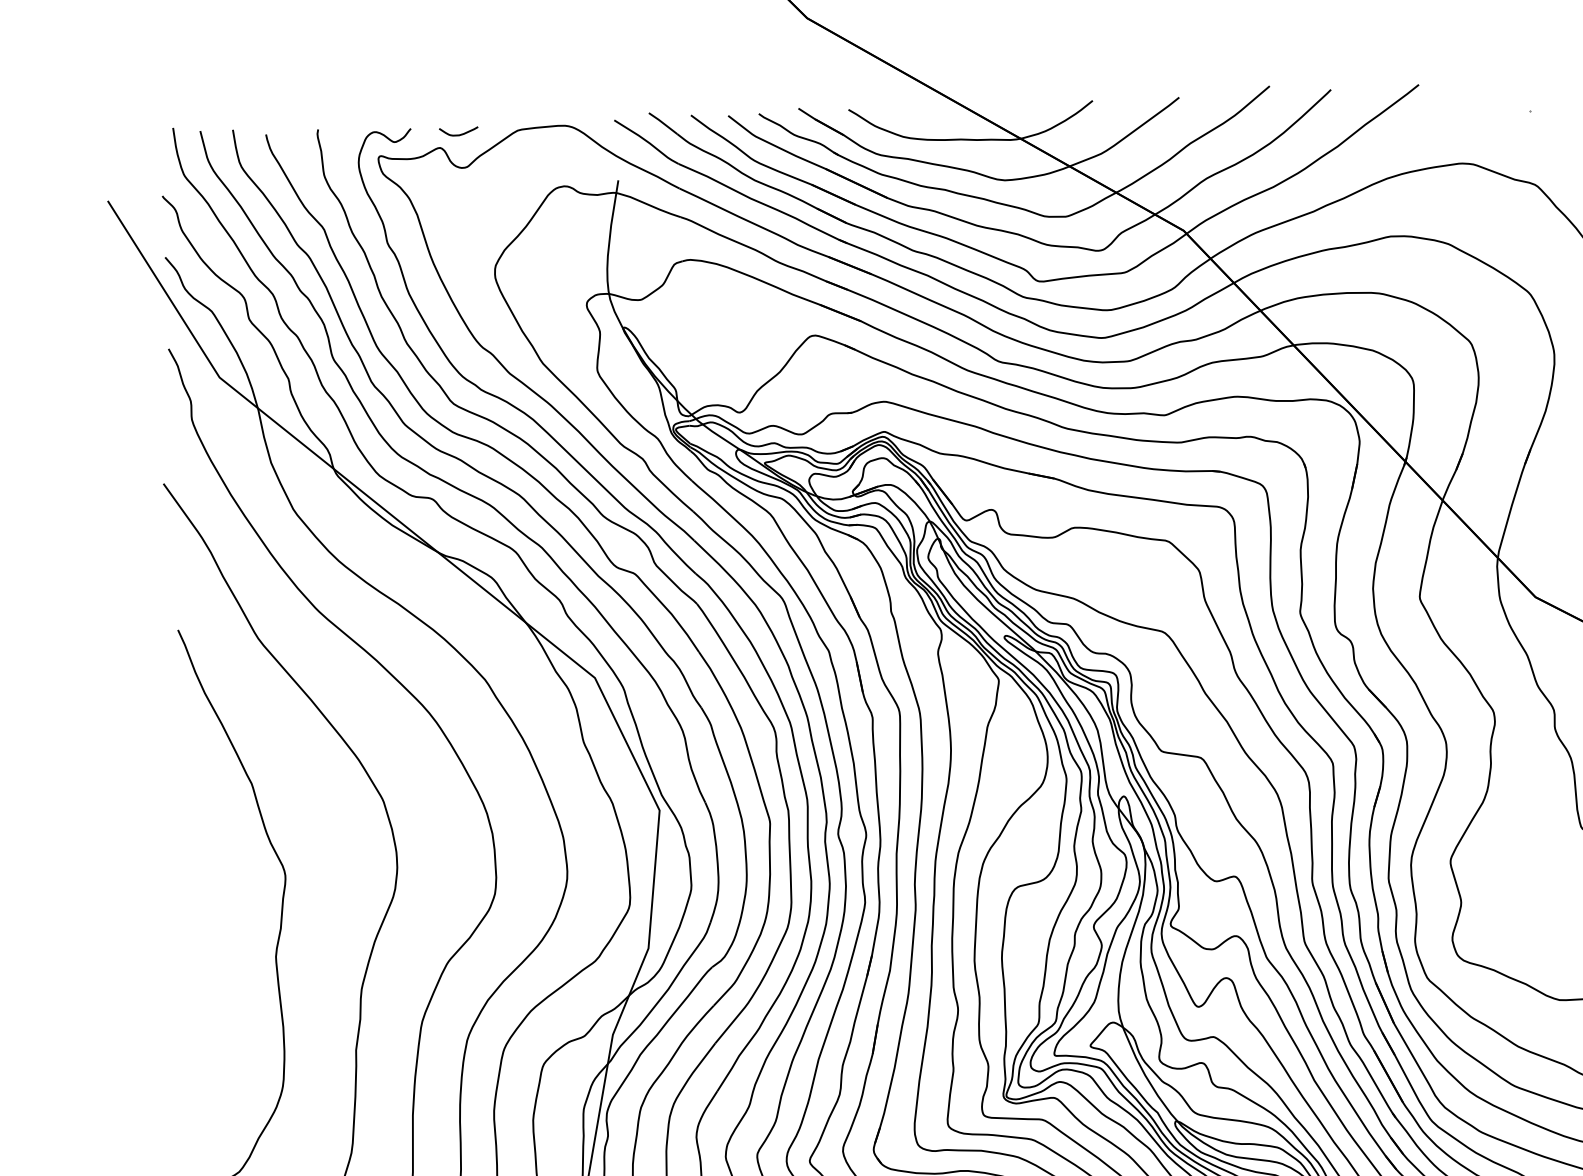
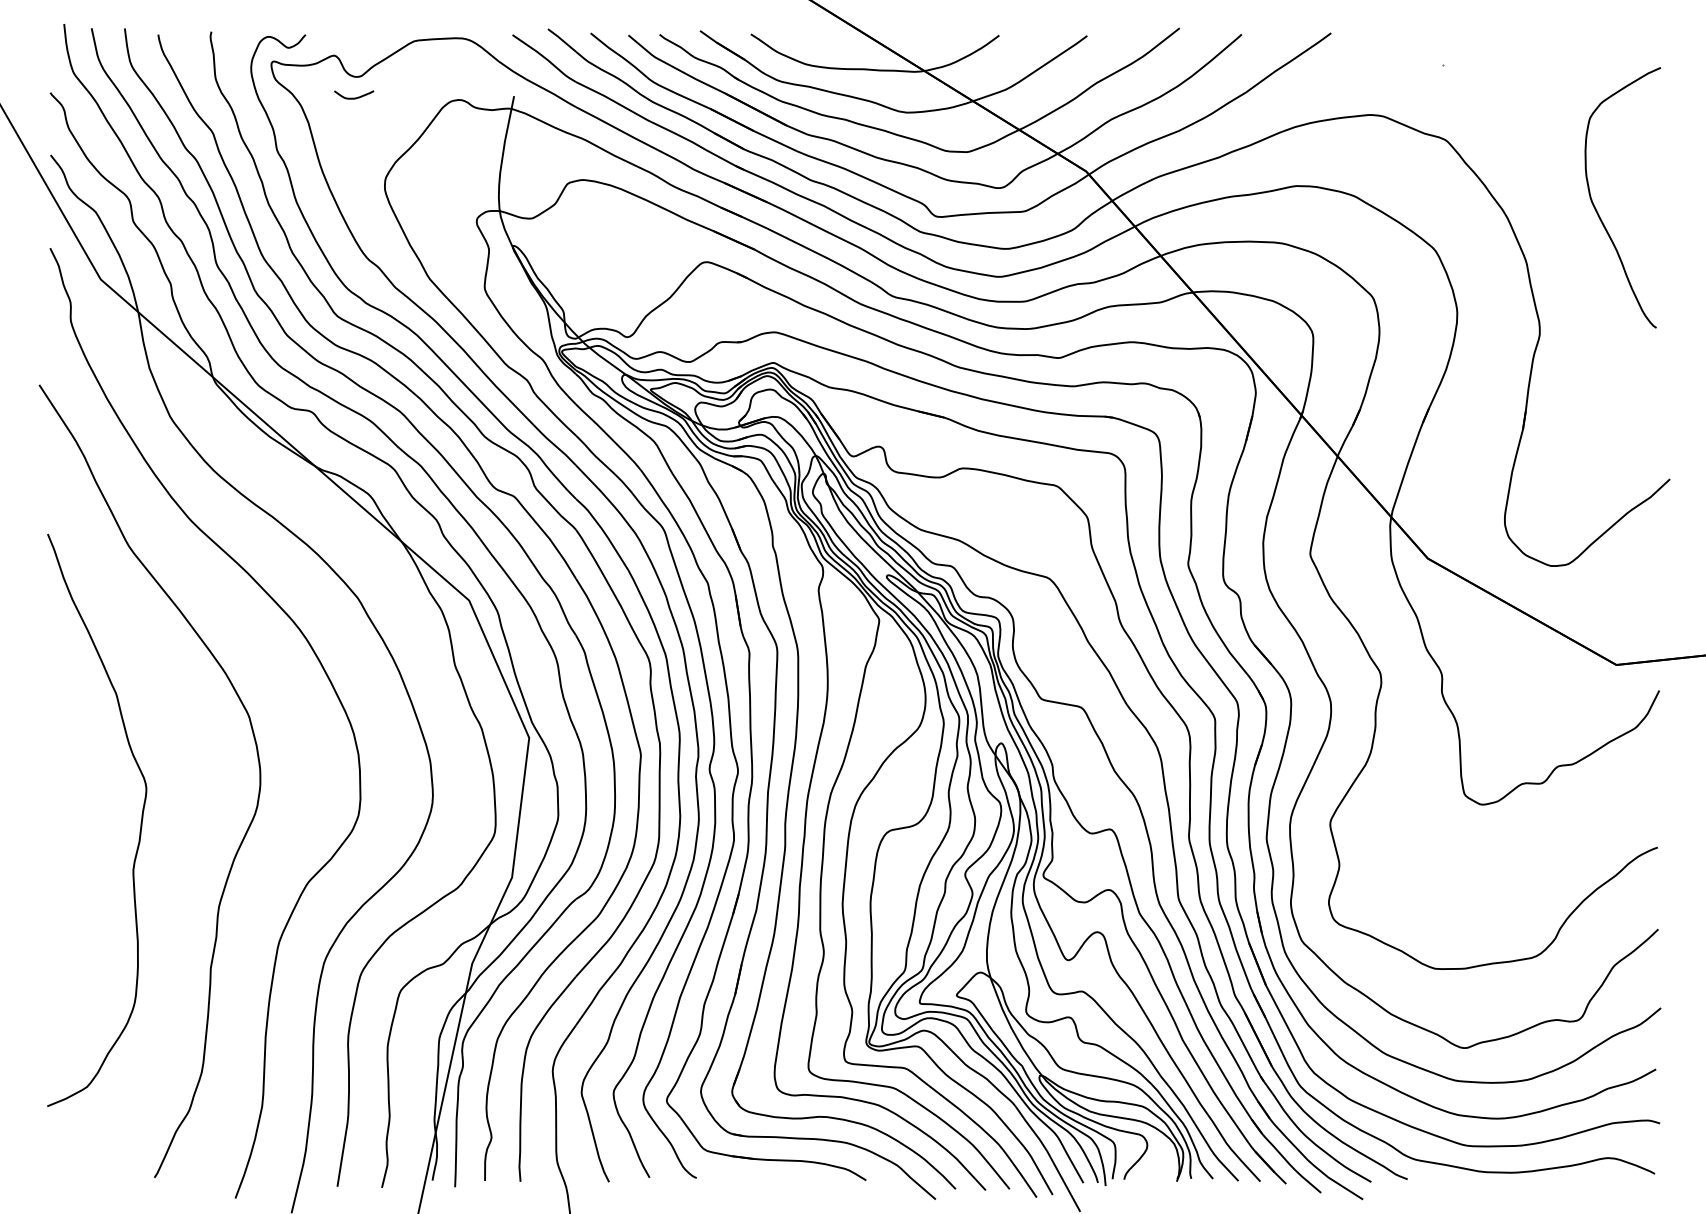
curve: (459, 134) -> (354, 97), moved

